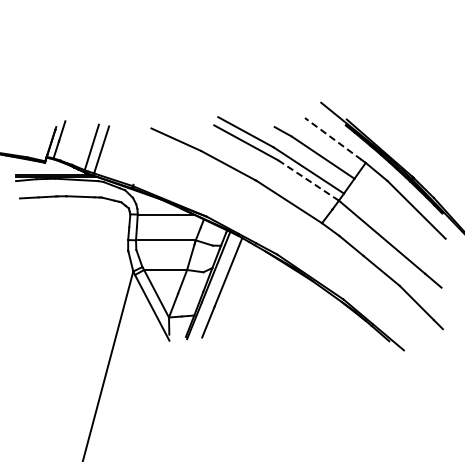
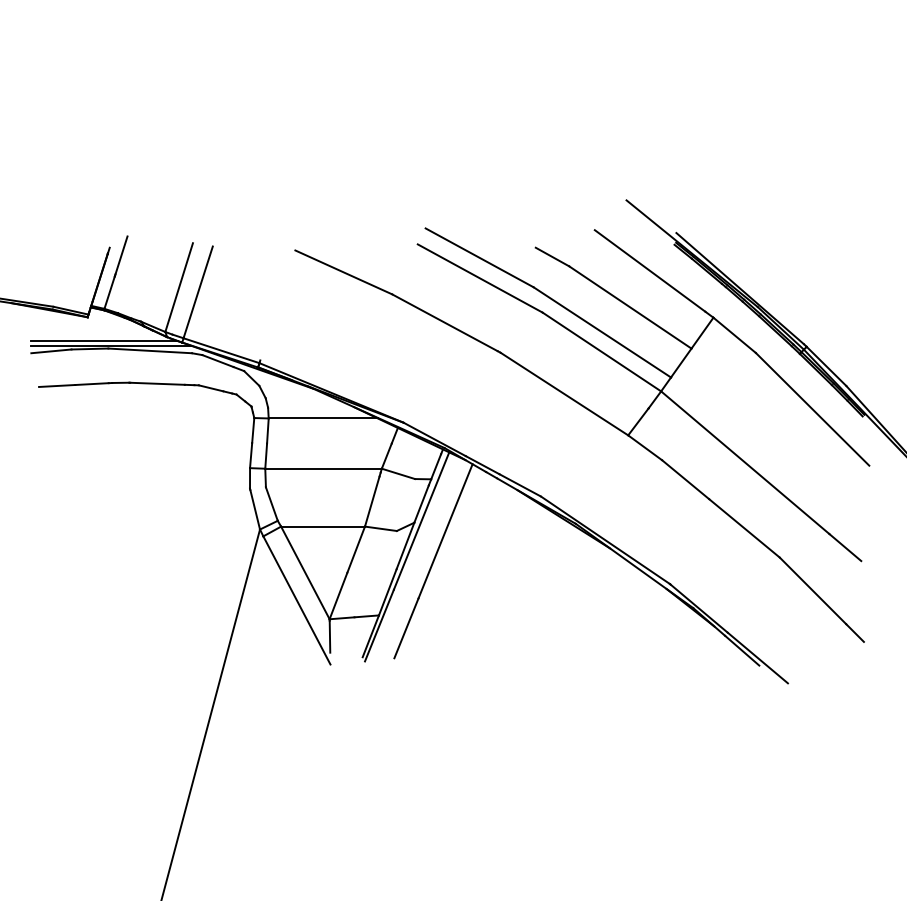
line: (332, 138) -> (648, 270), dashed -> solid
line: (309, 180) -> (603, 351), dashed -> solid

